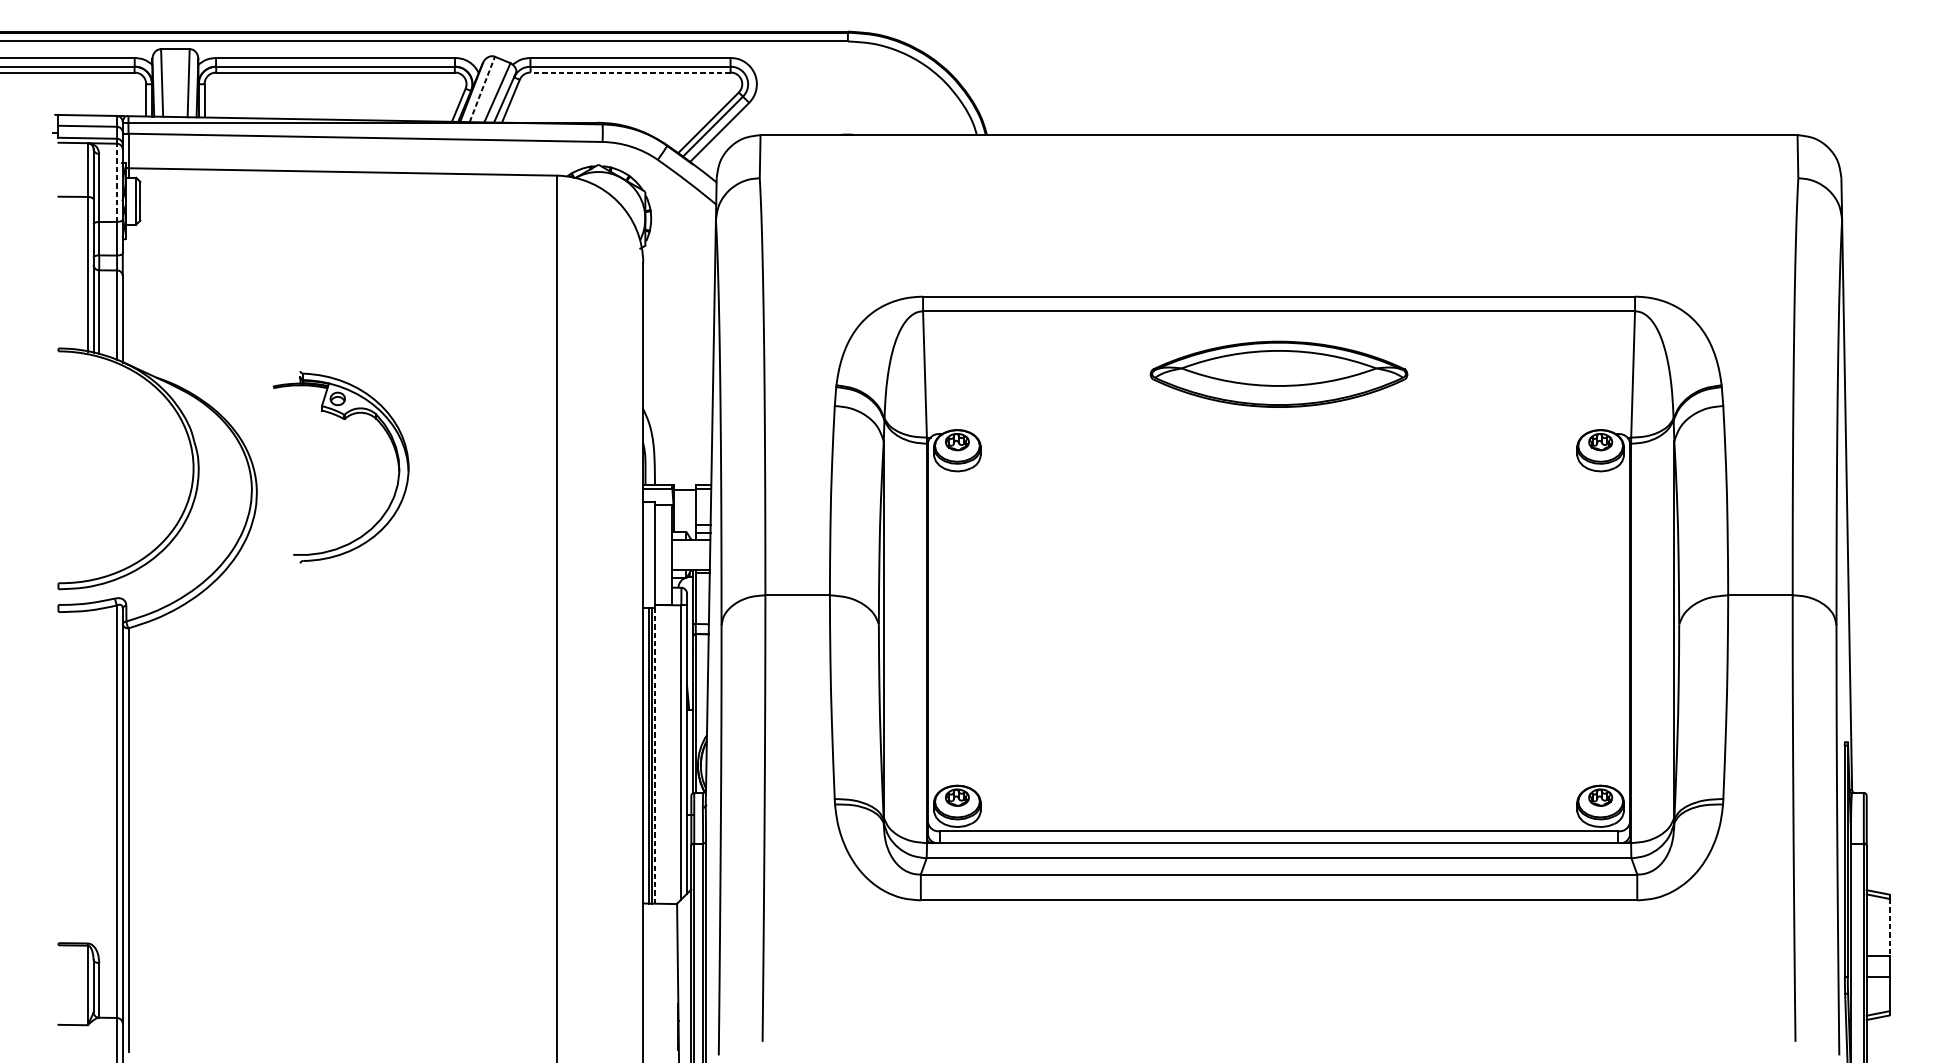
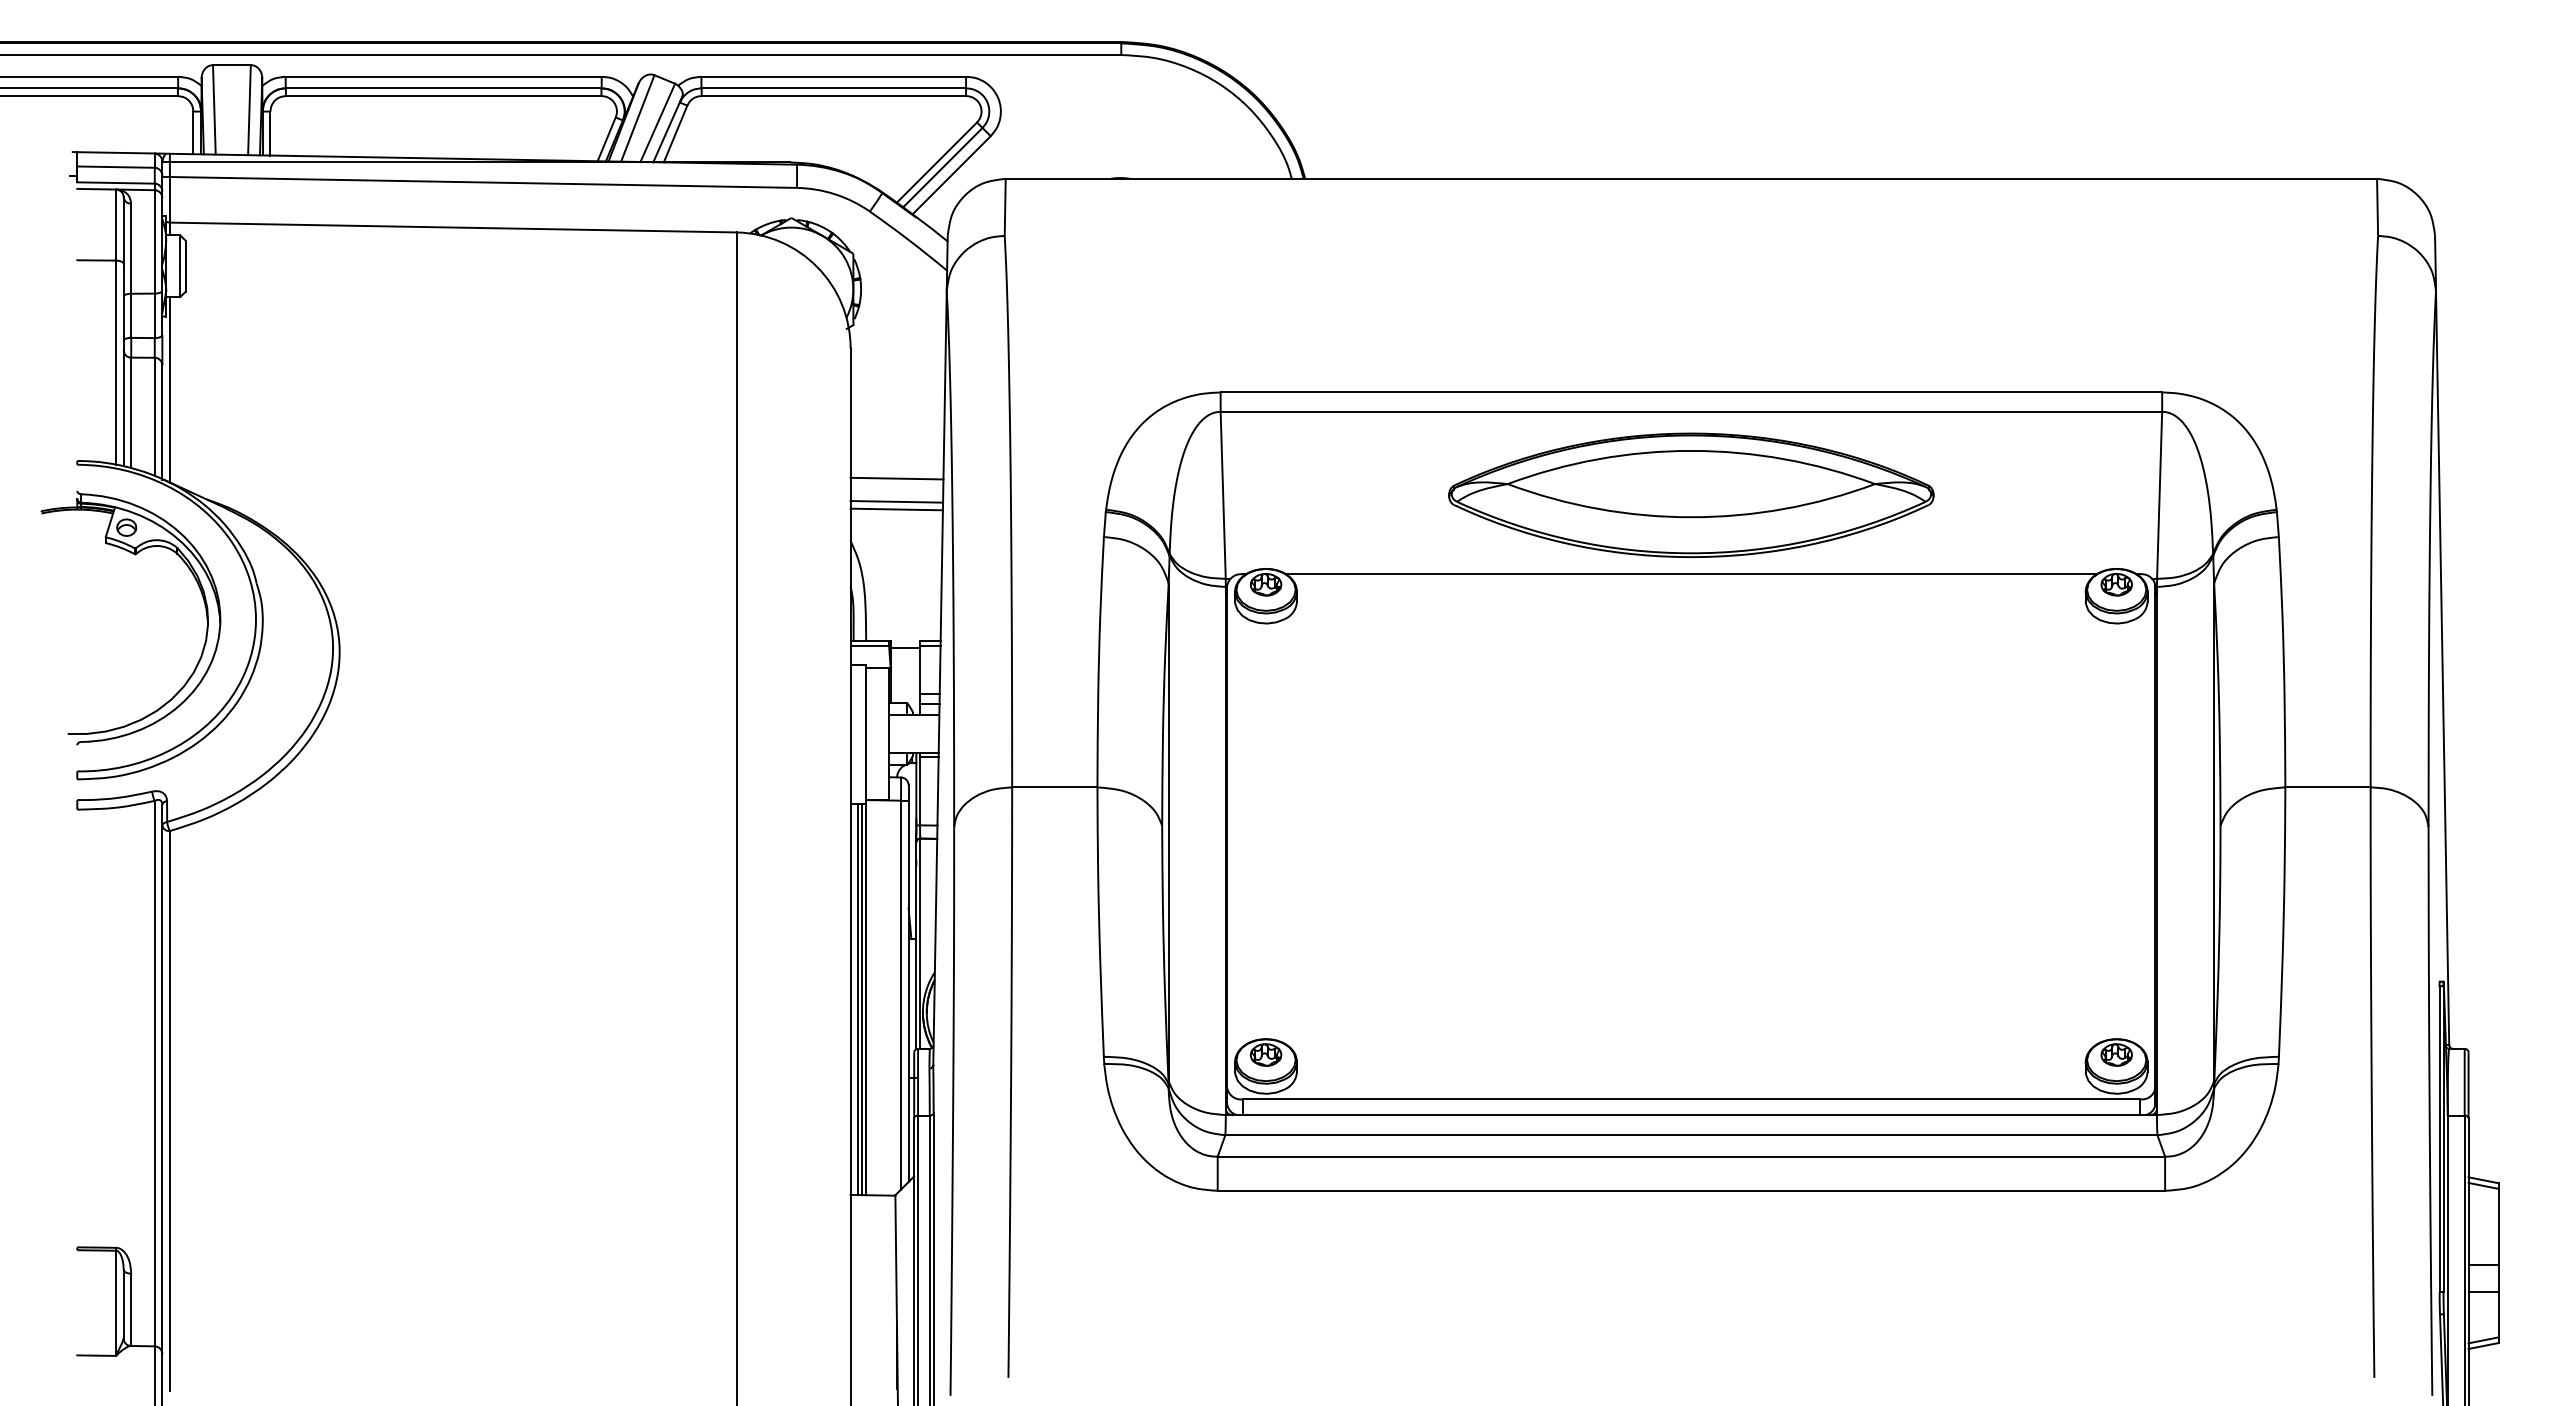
line: (630, 72) -> (833, 96), dashed -> solid
line: (482, 88) -> (638, 117), dashed -> solid
line: (116, 182) -> (154, 241), dashed -> solid
line: (128, 294) -> (169, 389), added
line: (677, 361) -> (896, 478), added
part: (1279, 373) -> (1691, 494), size x1.43
line: (677, 379) -> (896, 501), added
line: (677, 385) -> (896, 509), added
part: (344, 419) -> (135, 555), moved
line: (1279, 434) -> (1691, 574), added
line: (655, 755) -> (866, 999), dashed -> solid
line: (1889, 928) -> (2498, 1227), dashed -> solid

